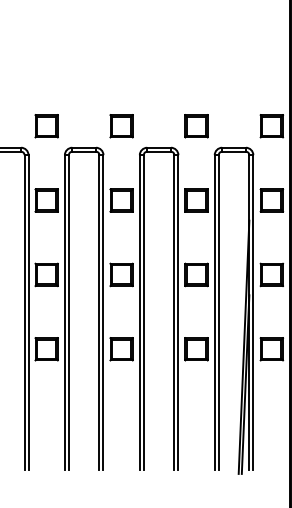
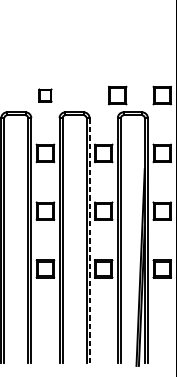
part: (121, 126) -> (45, 95), size x0.7
part: (196, 126) -> (117, 95), moved
line: (178, 312) -> (89, 240), solid -> dashed

